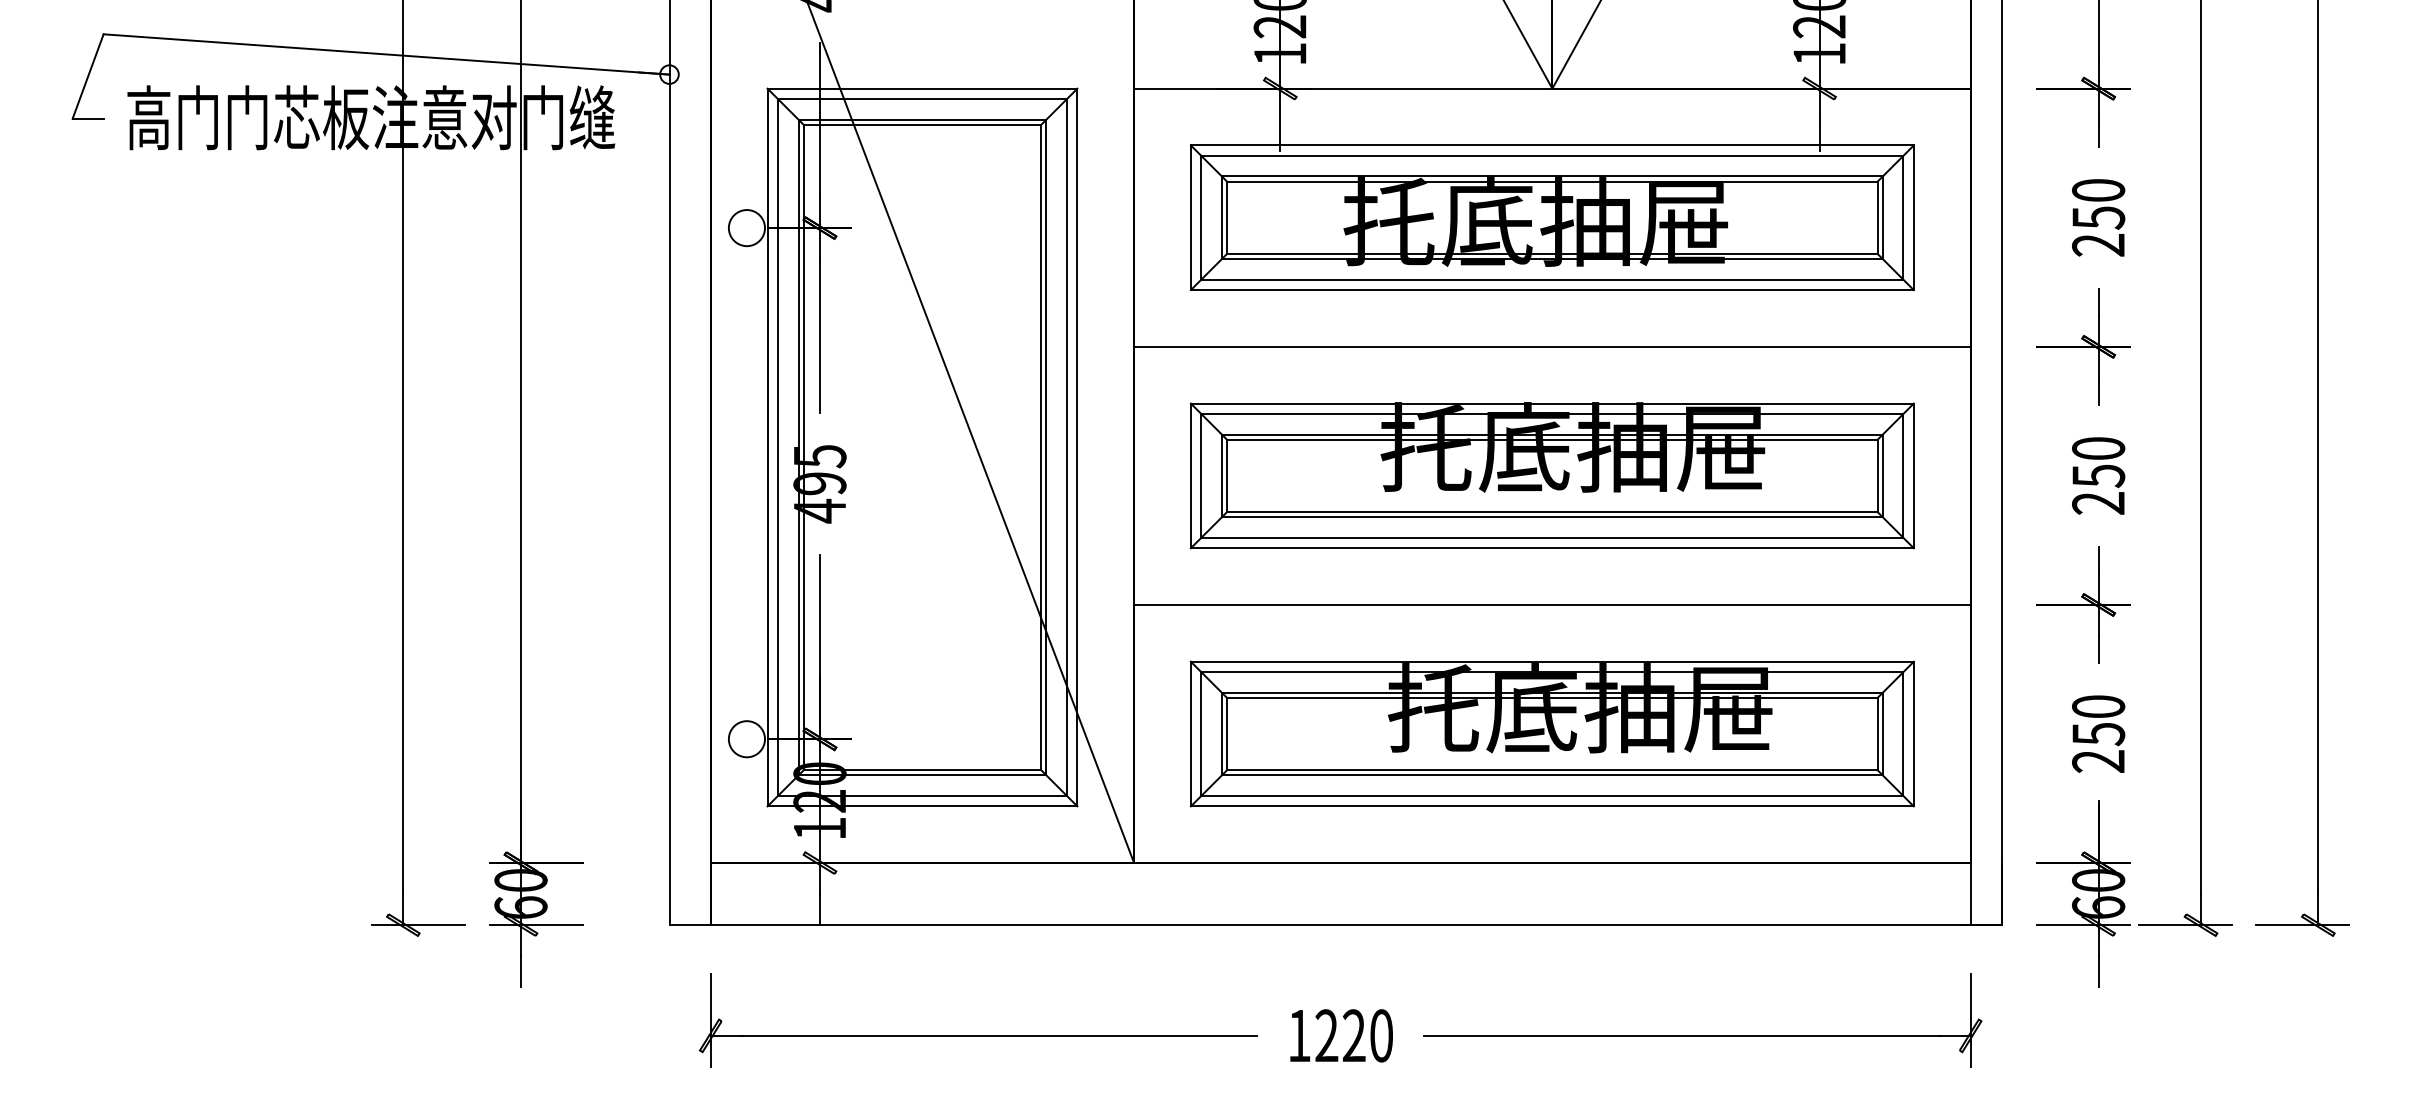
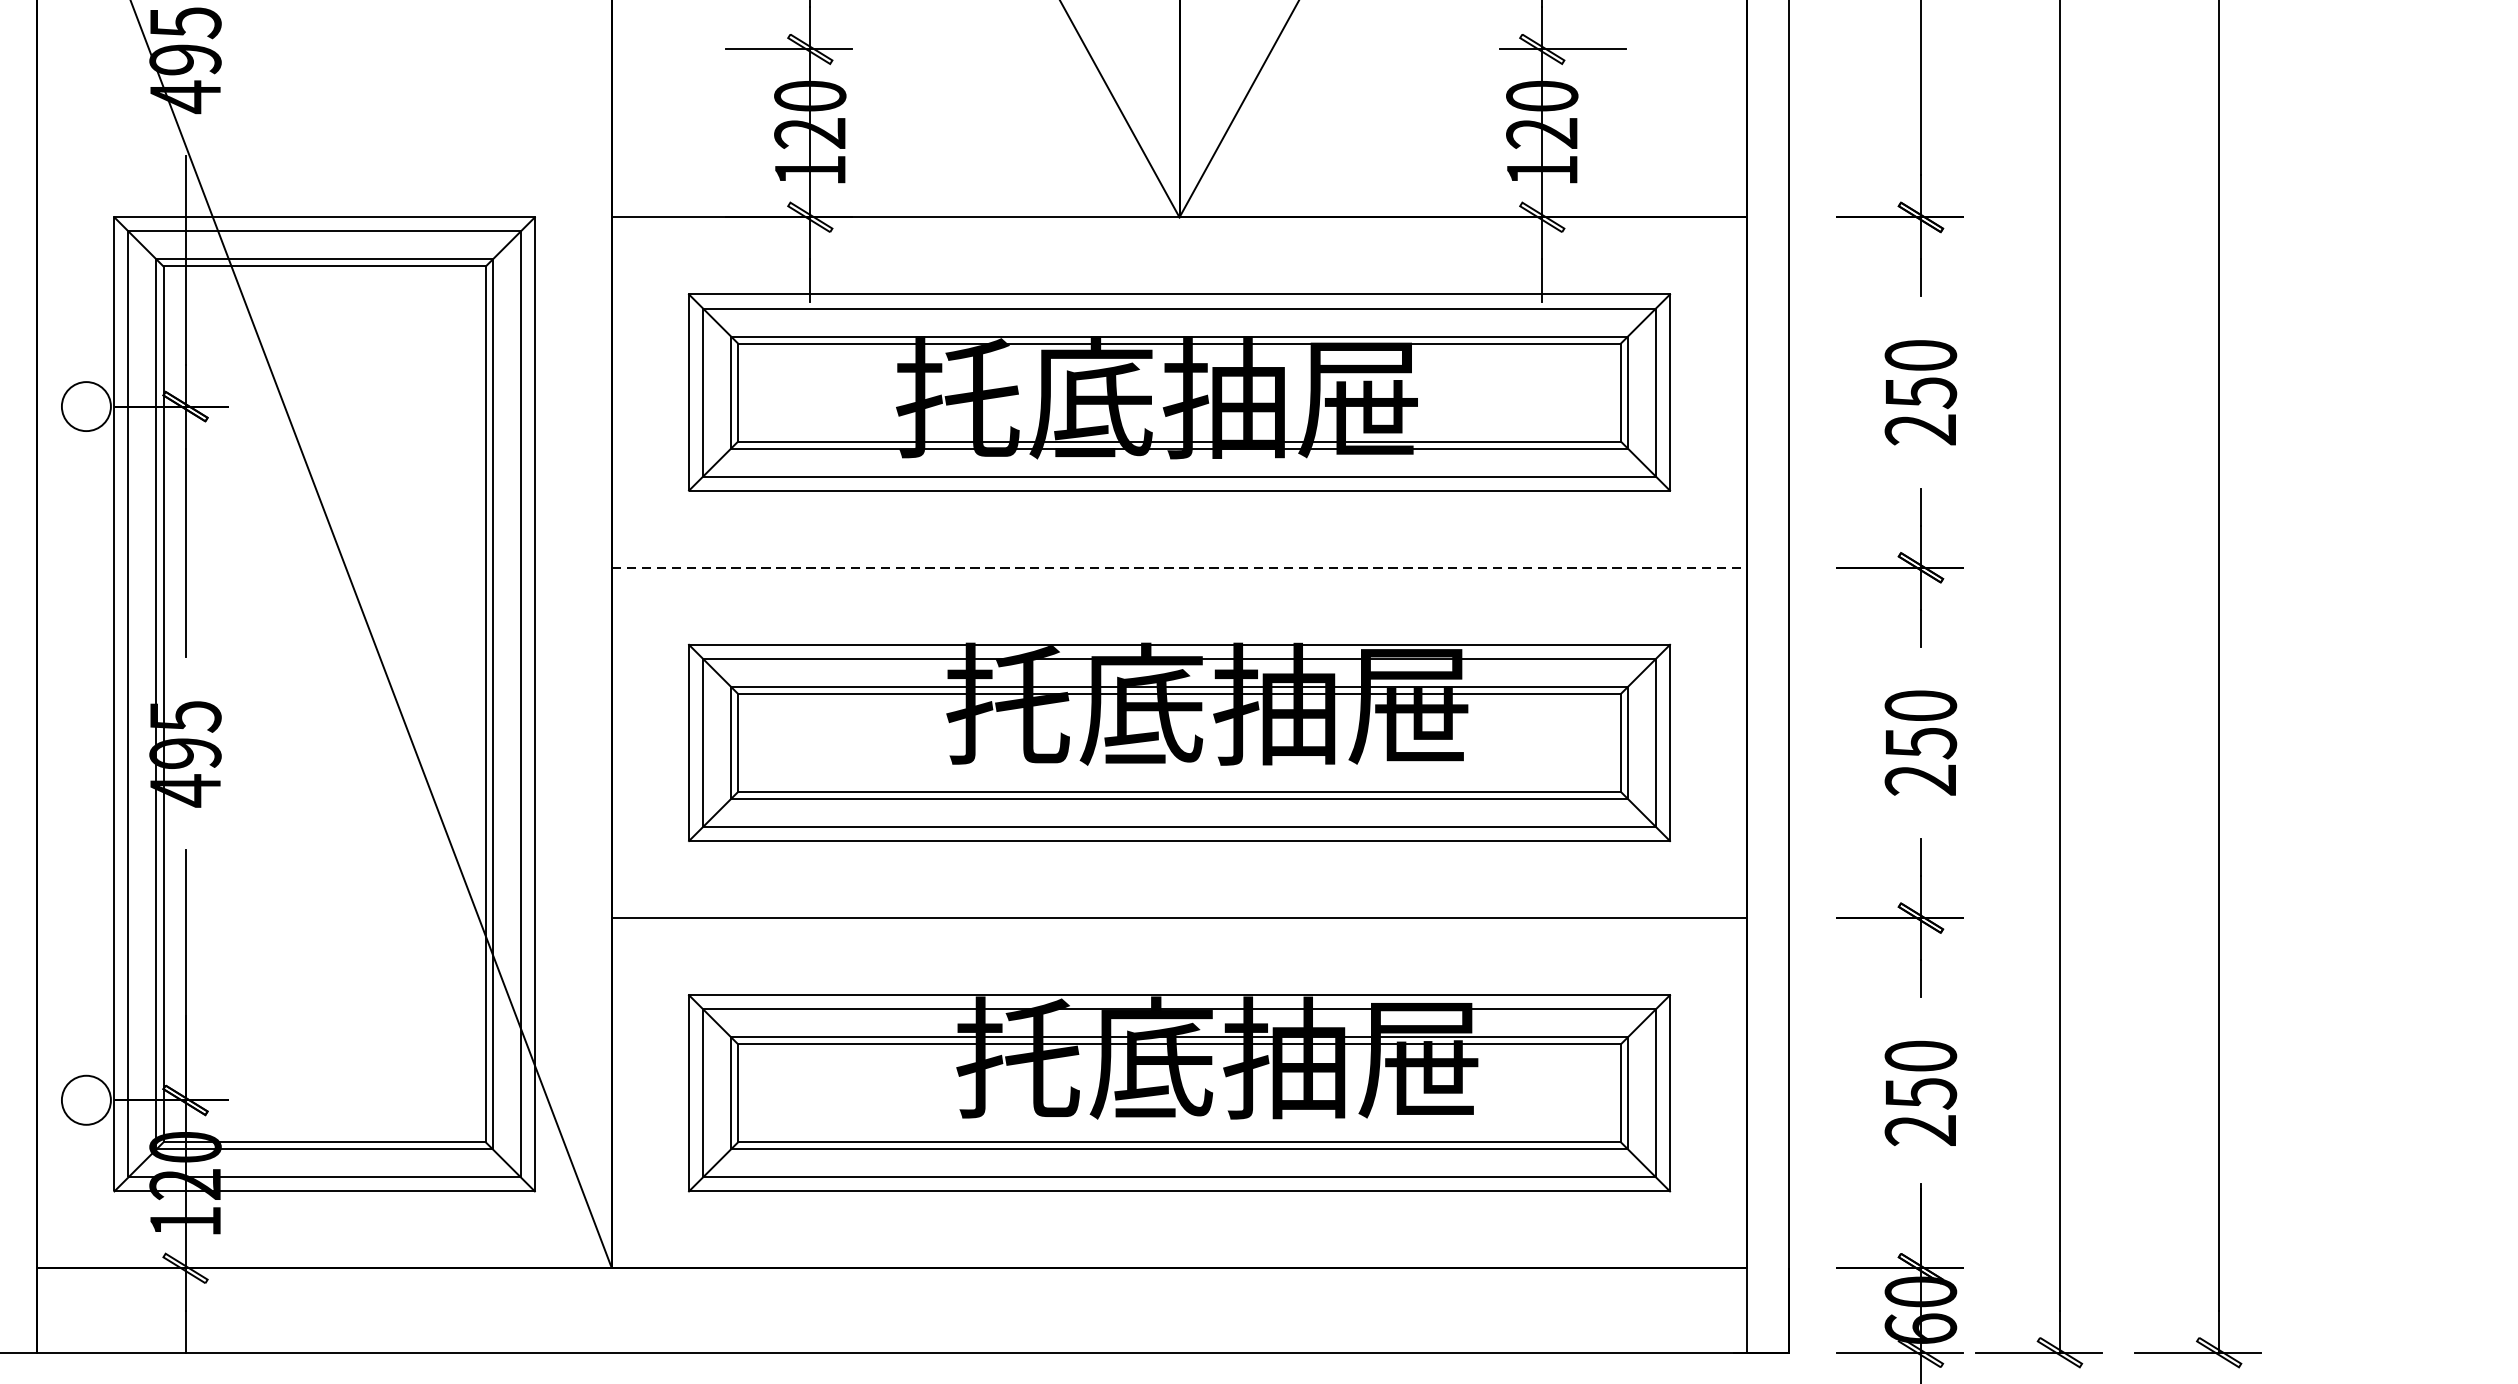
line: (1552, 346) -> (1179, 567), solid -> dashed

